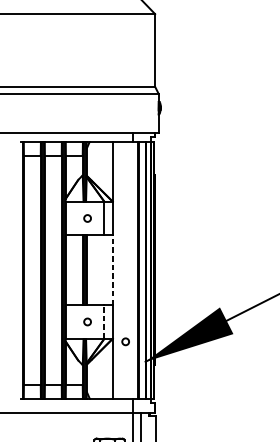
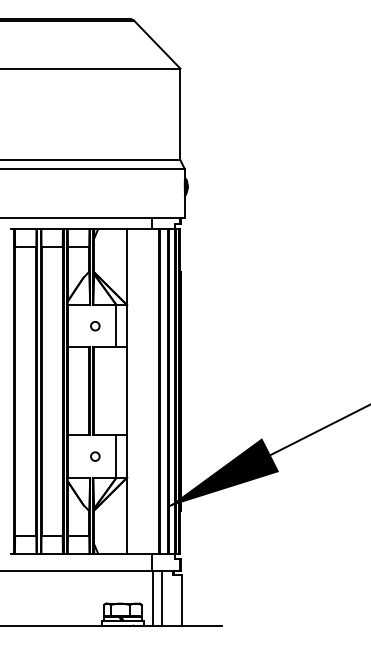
line: (113, 269) -> (127, 390), dashed -> solid
line: (104, 321) -> (116, 456), dashed -> solid
circle: (125, 341) -> (143, 481), removed

